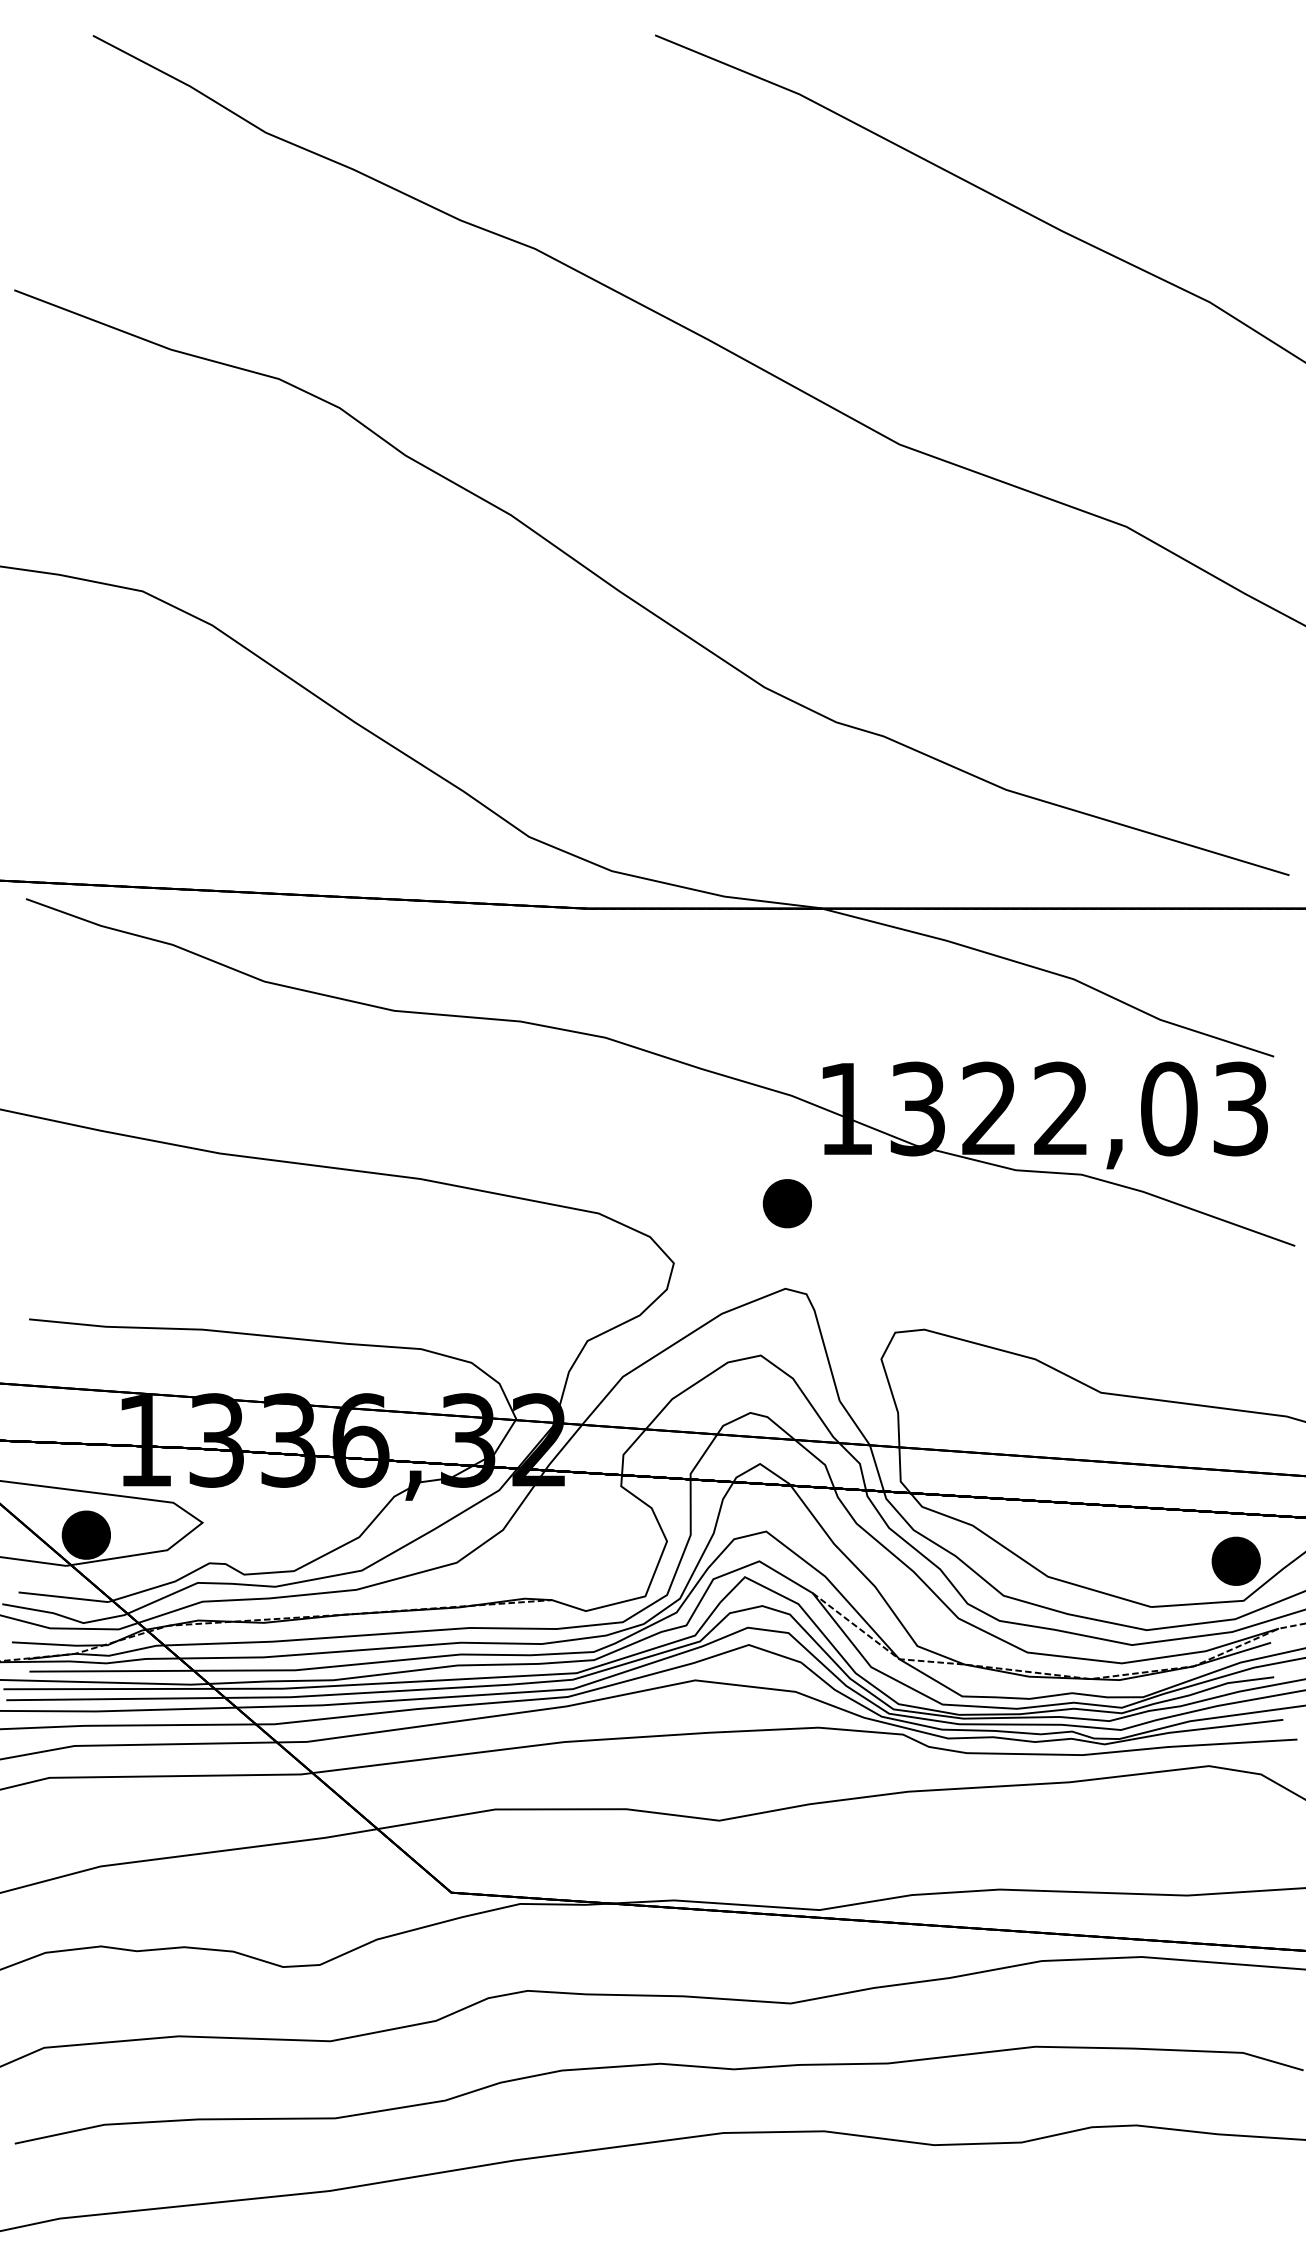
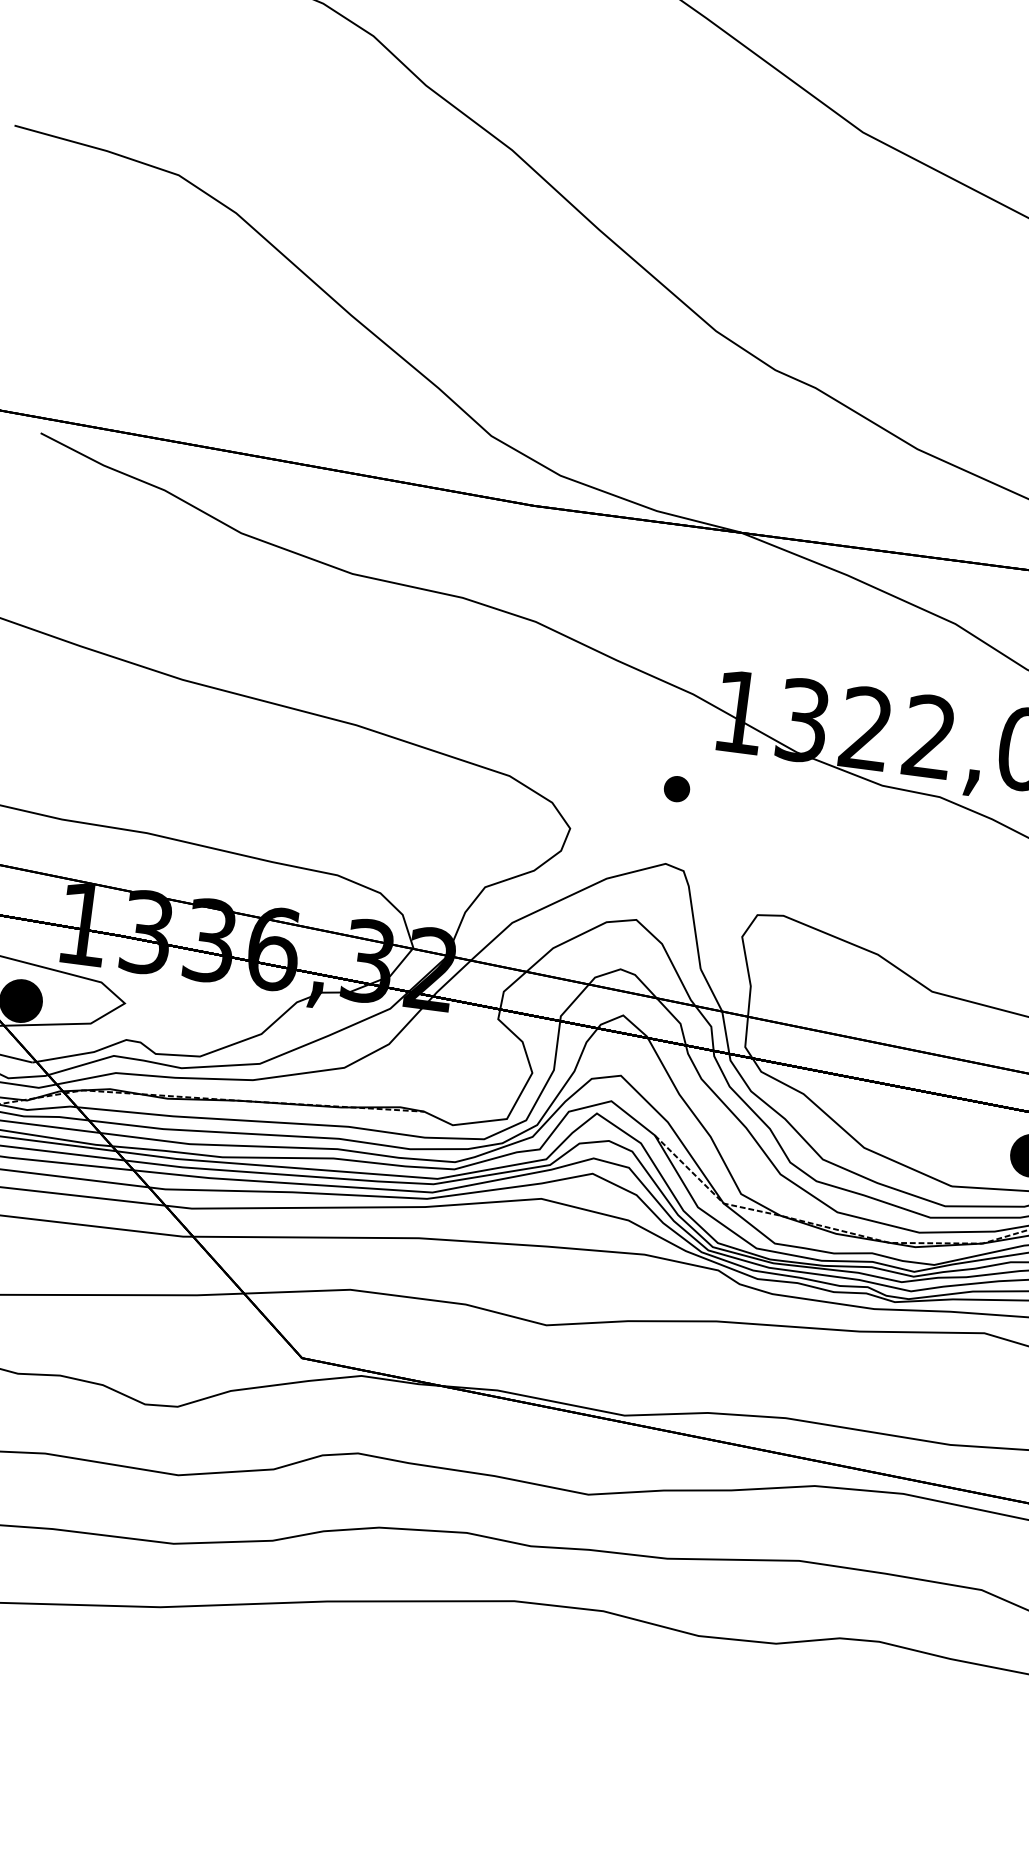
part: (786, 1203) -> (676, 788), size x0.6

